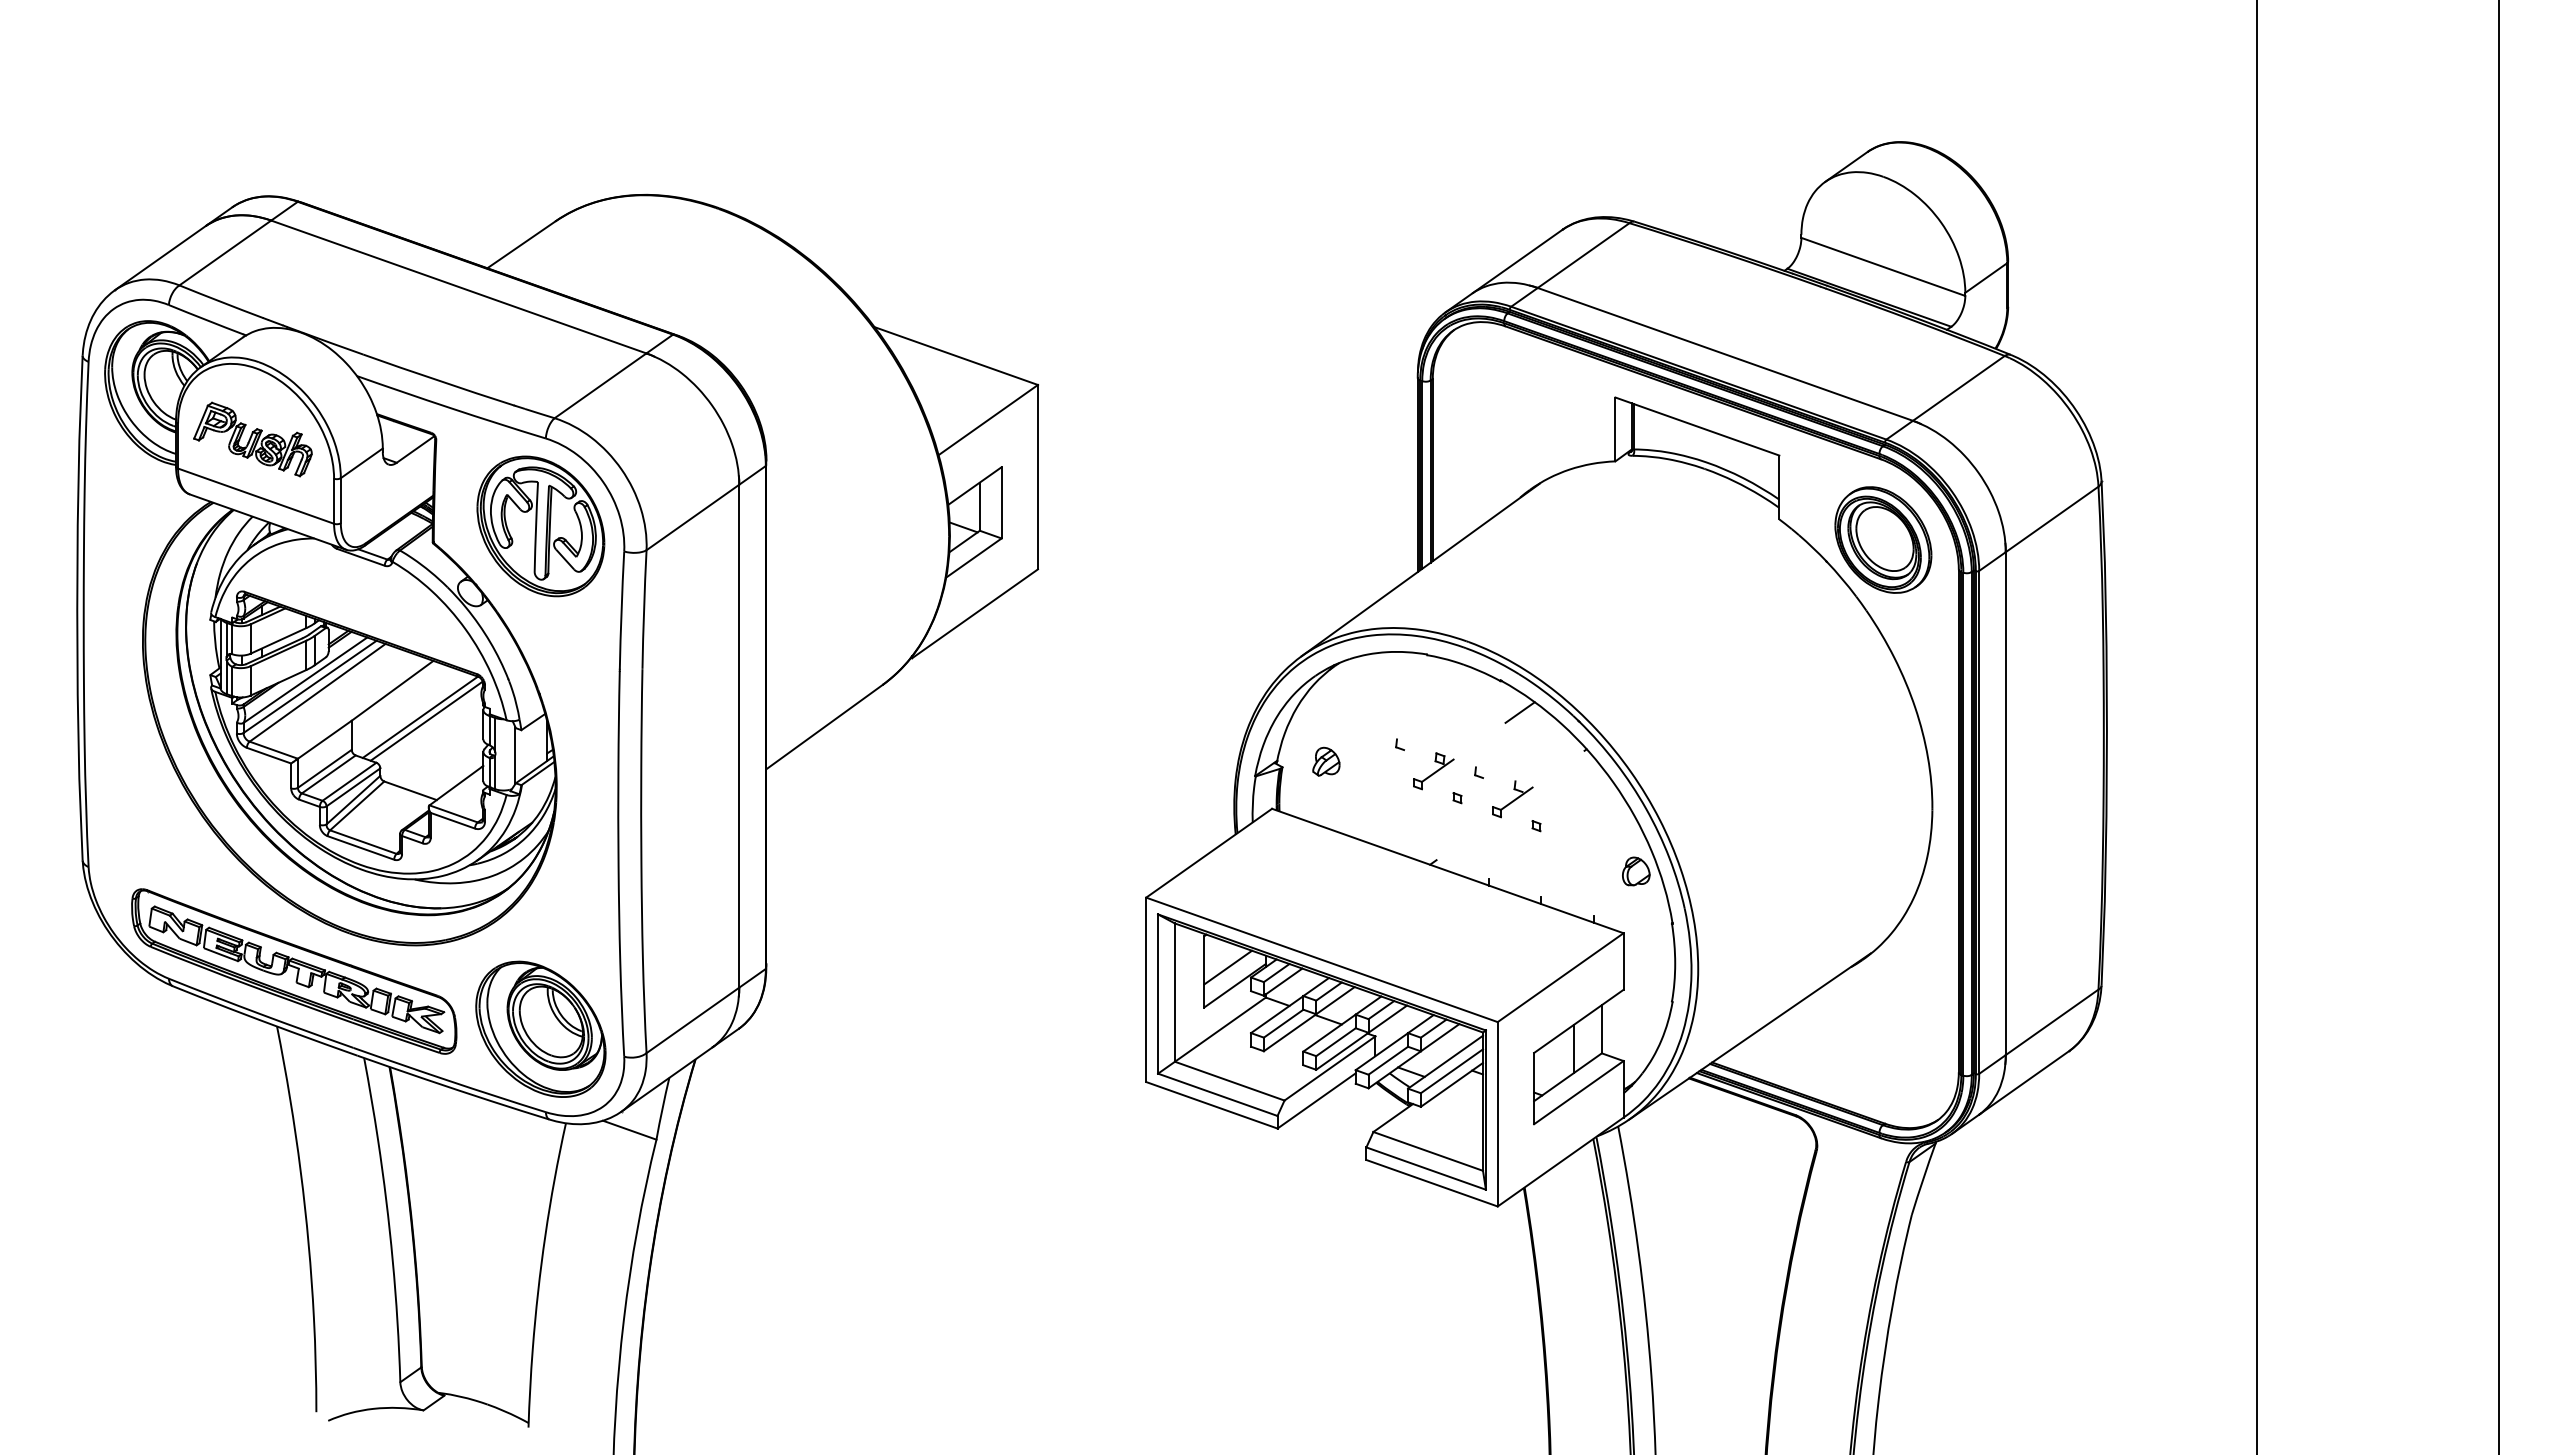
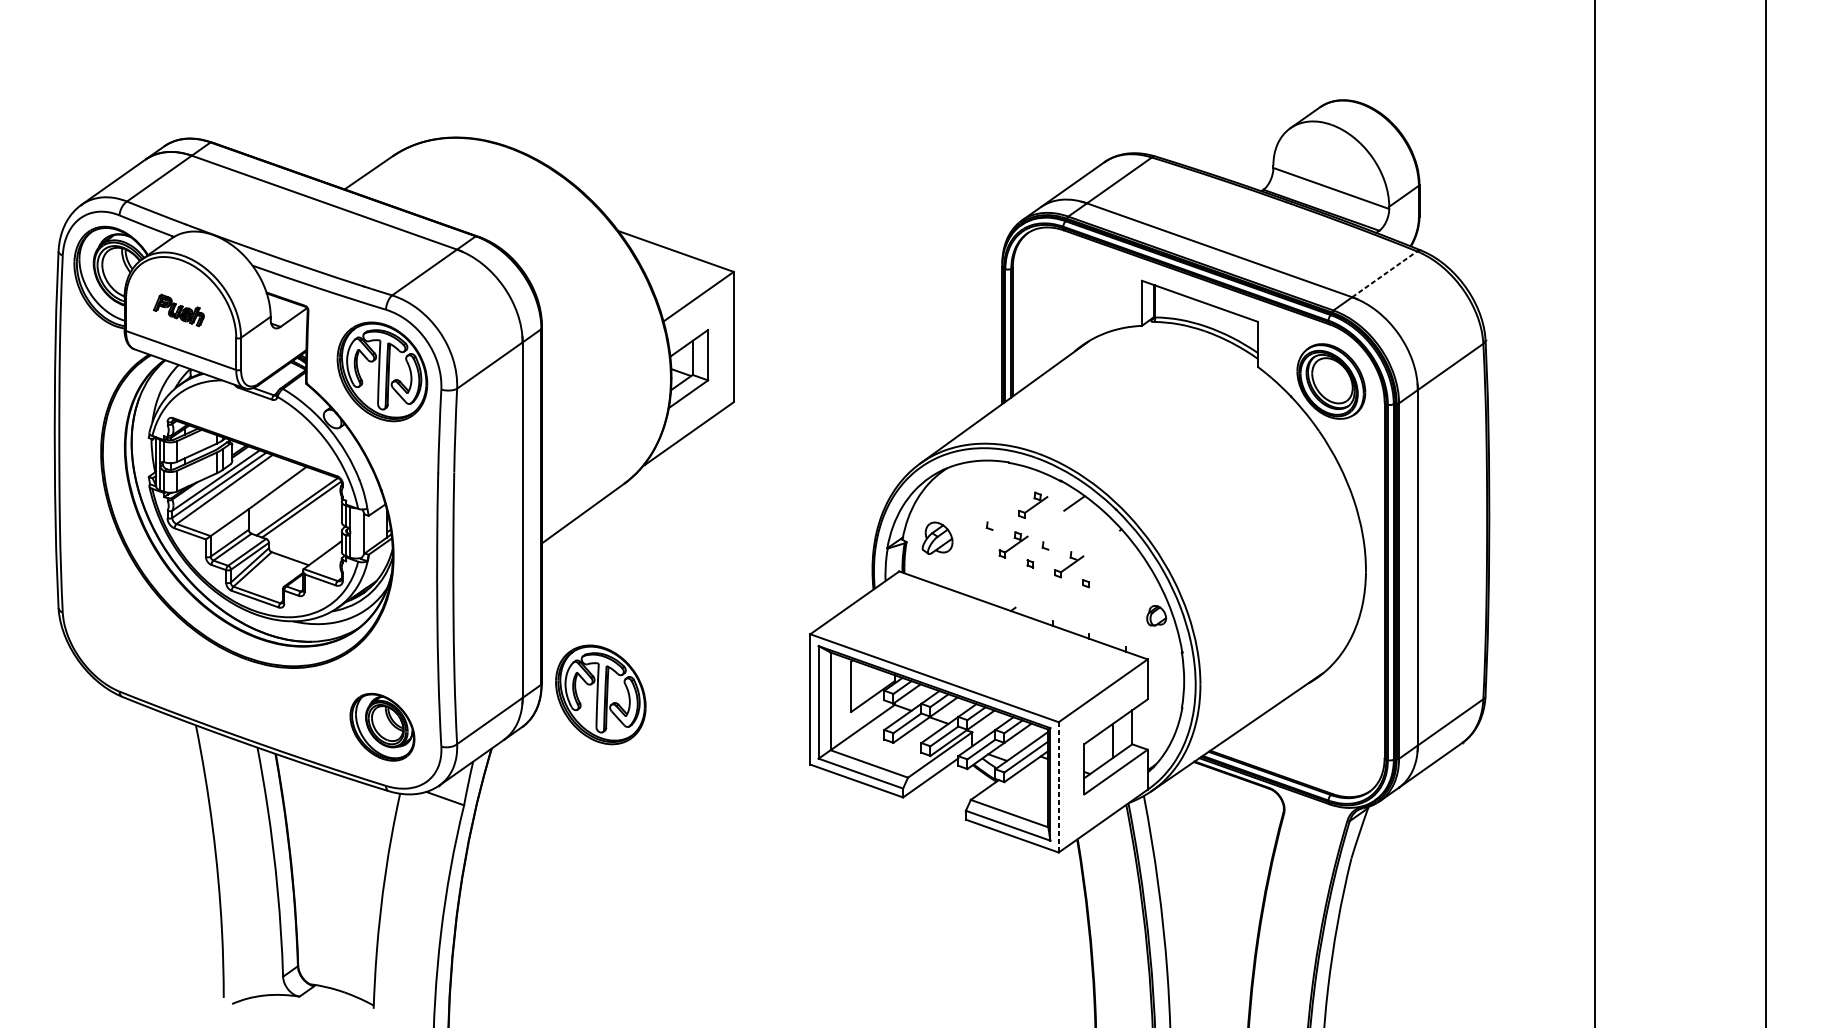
line: (1959, 388) -> (1385, 274), solid -> dashed
part: (252, 439) -> (178, 310), size x0.6
part: (1461, 715) -> (1033, 505), added
part: (1326, 761) -> (937, 538), size x1.6
line: (1228, 967) -> (868, 683), removed
part: (294, 971) -> (208, 686), removed
part: (849, 983) -> (600, 694), added
part: (540, 1028) -> (382, 726), size x0.7
line: (1497, 1114) -> (1058, 787), solid -> dashed

